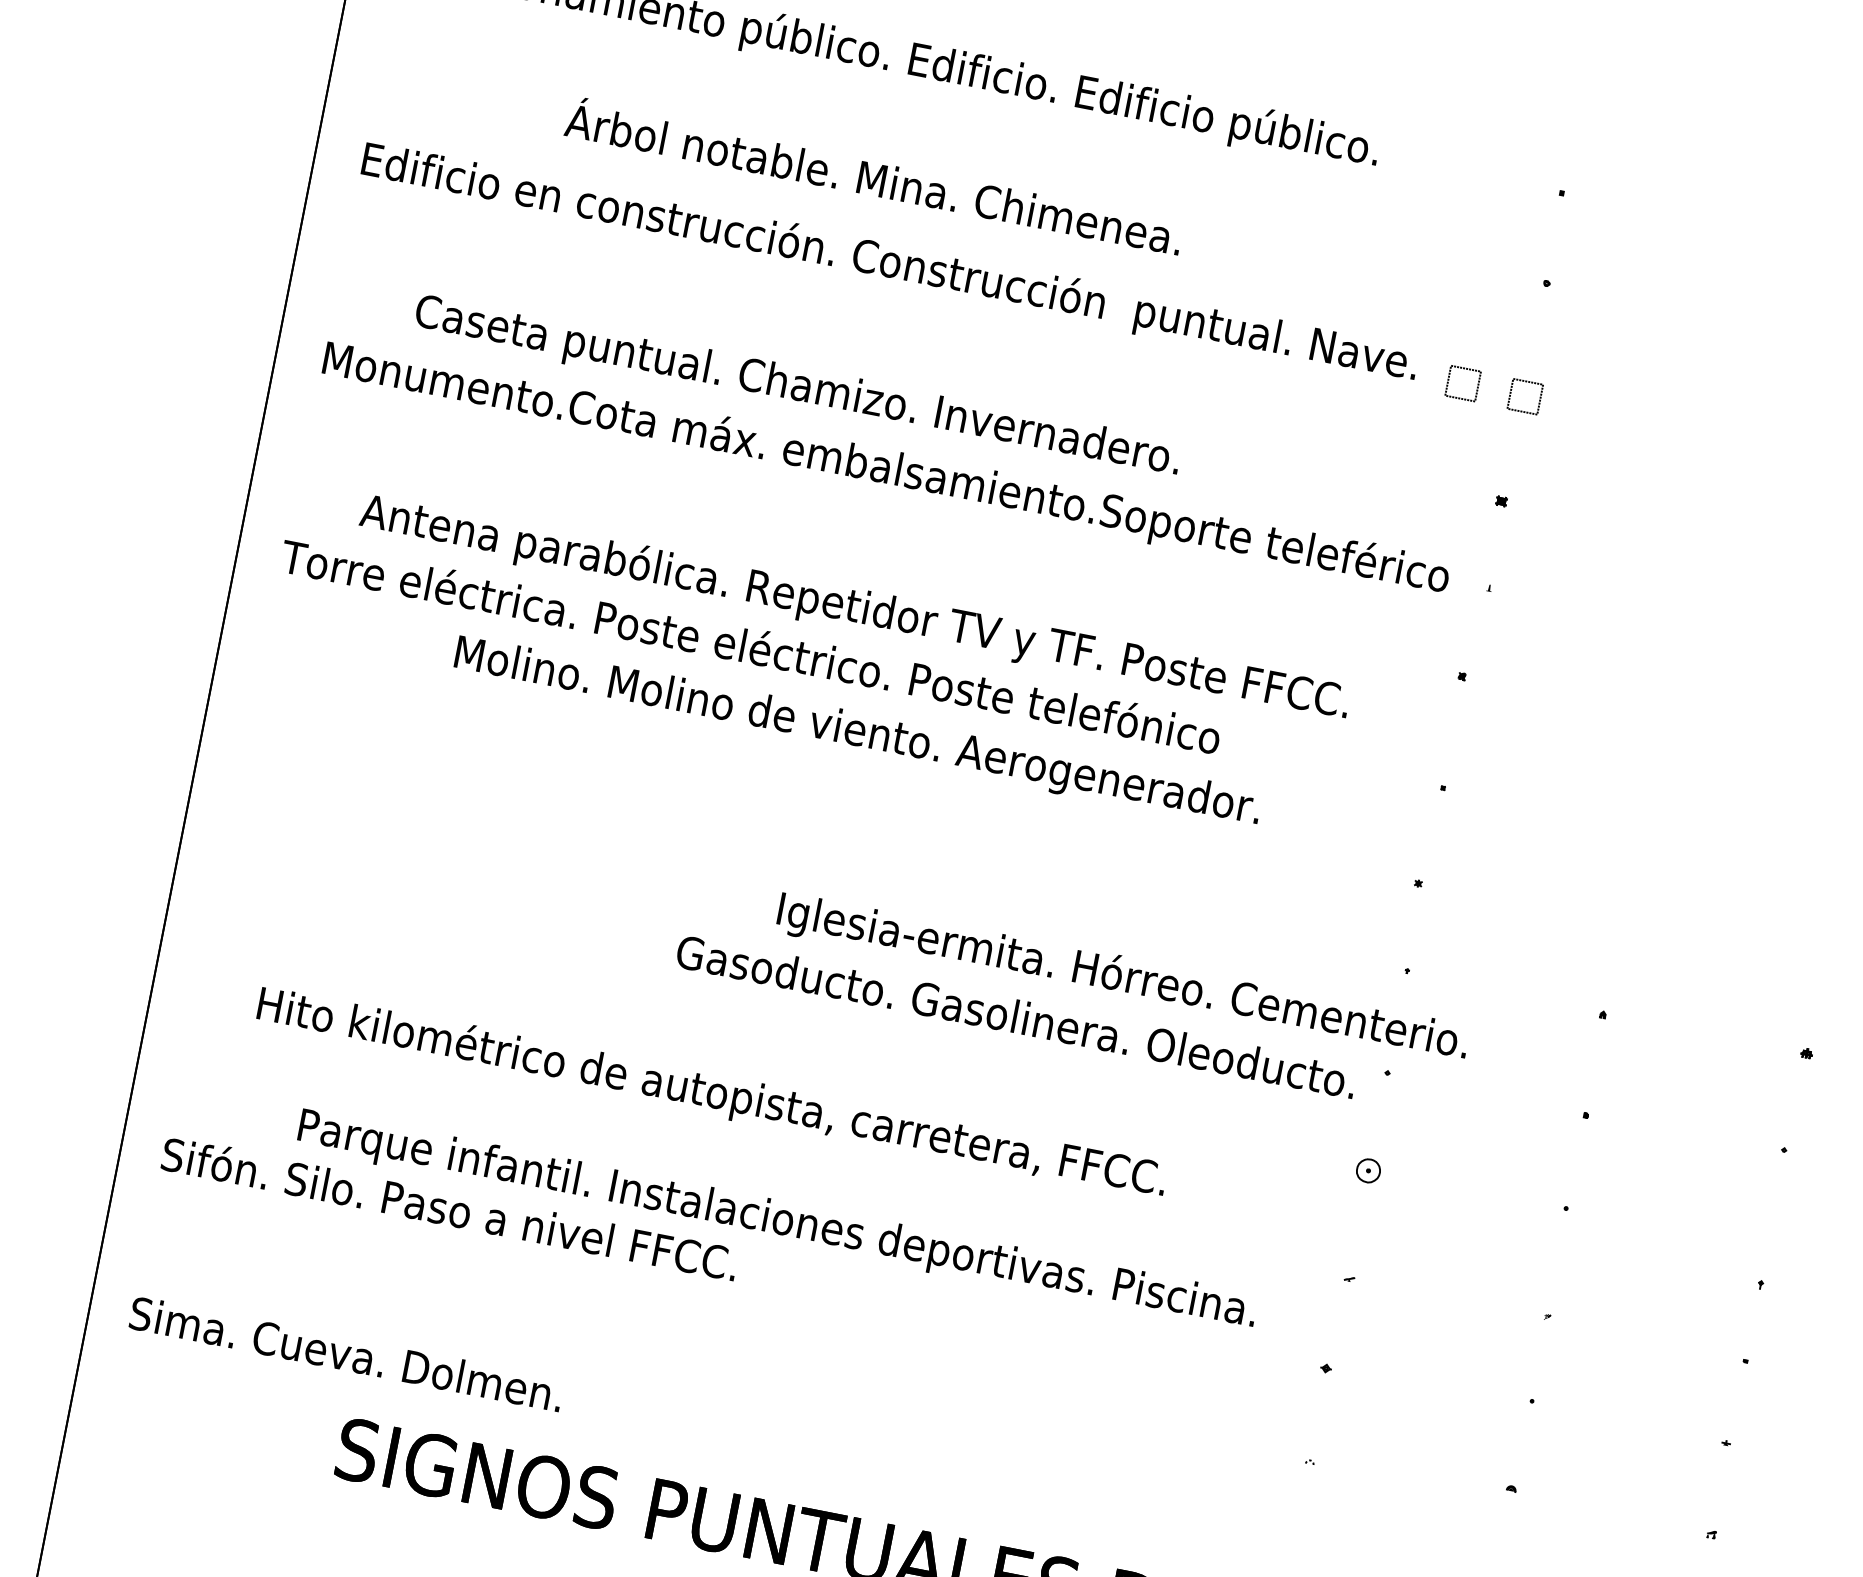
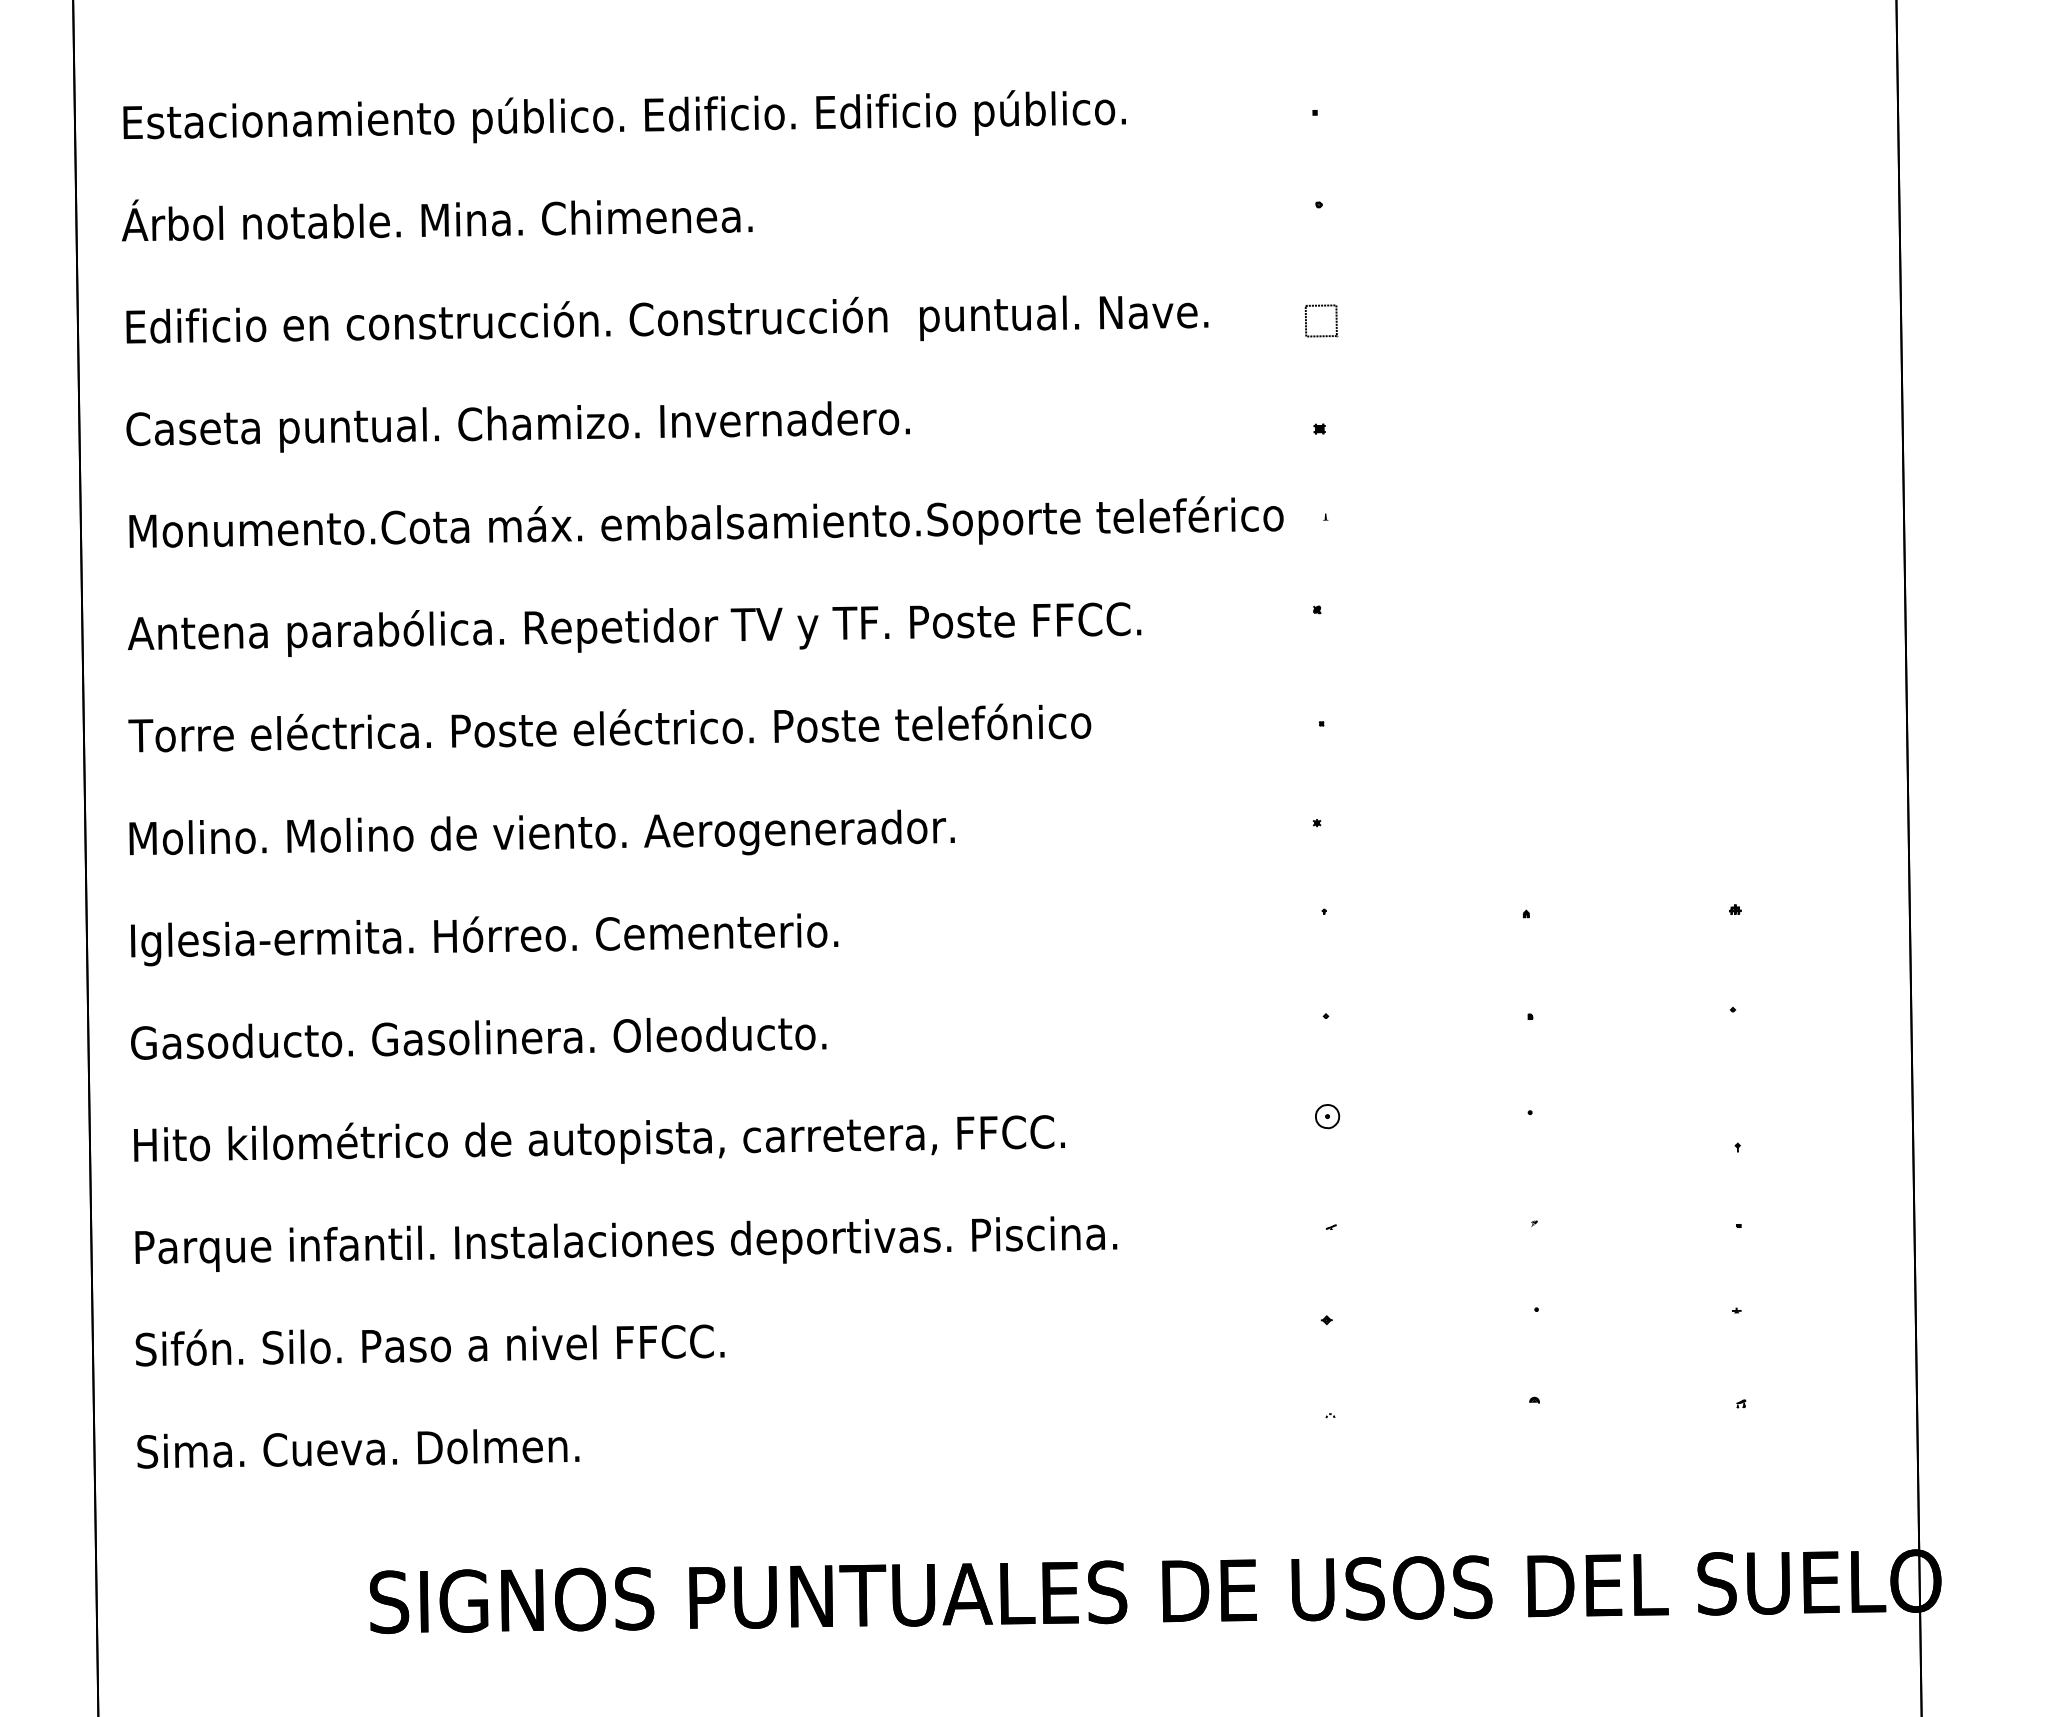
text: (874, 179) -> (437, 220), moved
part: (1466, 369) -> (1257, 306), removed
text: (797, 386) -> (517, 426), moved
text: (854, 609) -> (634, 629), moved
text: (857, 729) -> (541, 832), moved
text: (1122, 979) -> (484, 939), moved
text: (1016, 1016) -> (478, 1037), moved
text: (712, 1092) -> (599, 1139), moved
text: (777, 1220) -> (626, 1243), moved
text: (346, 1354) -> (358, 1448), moved

